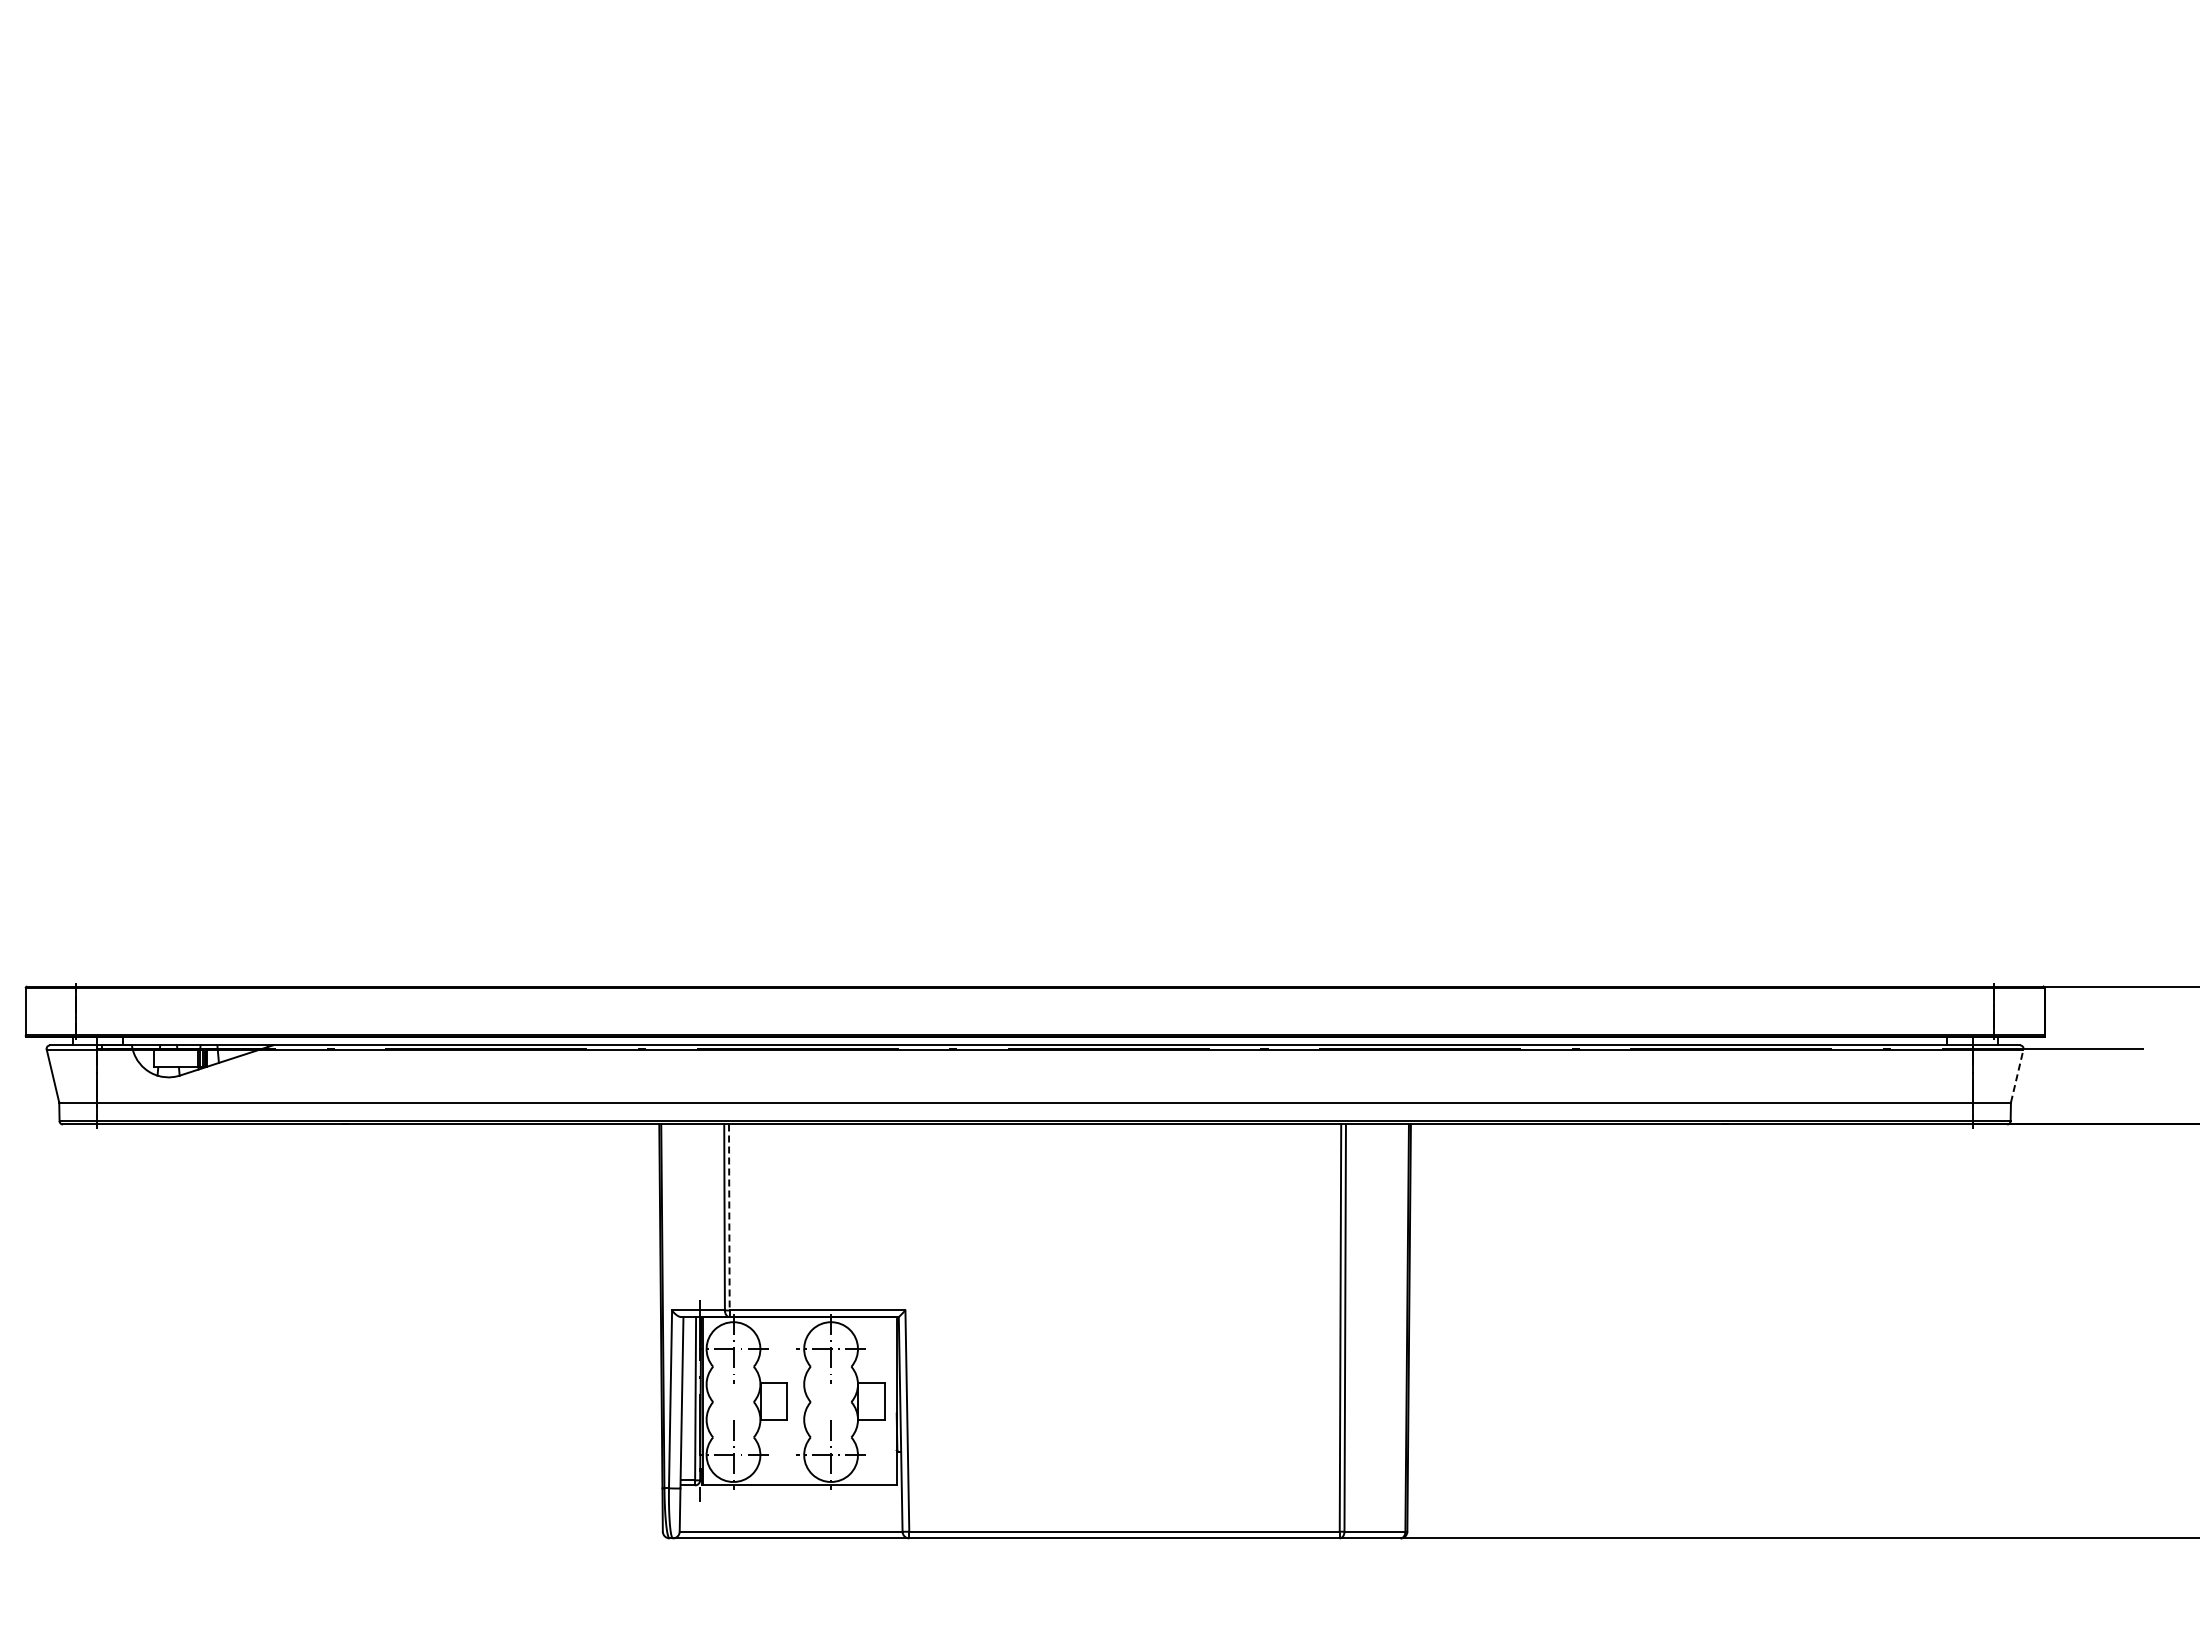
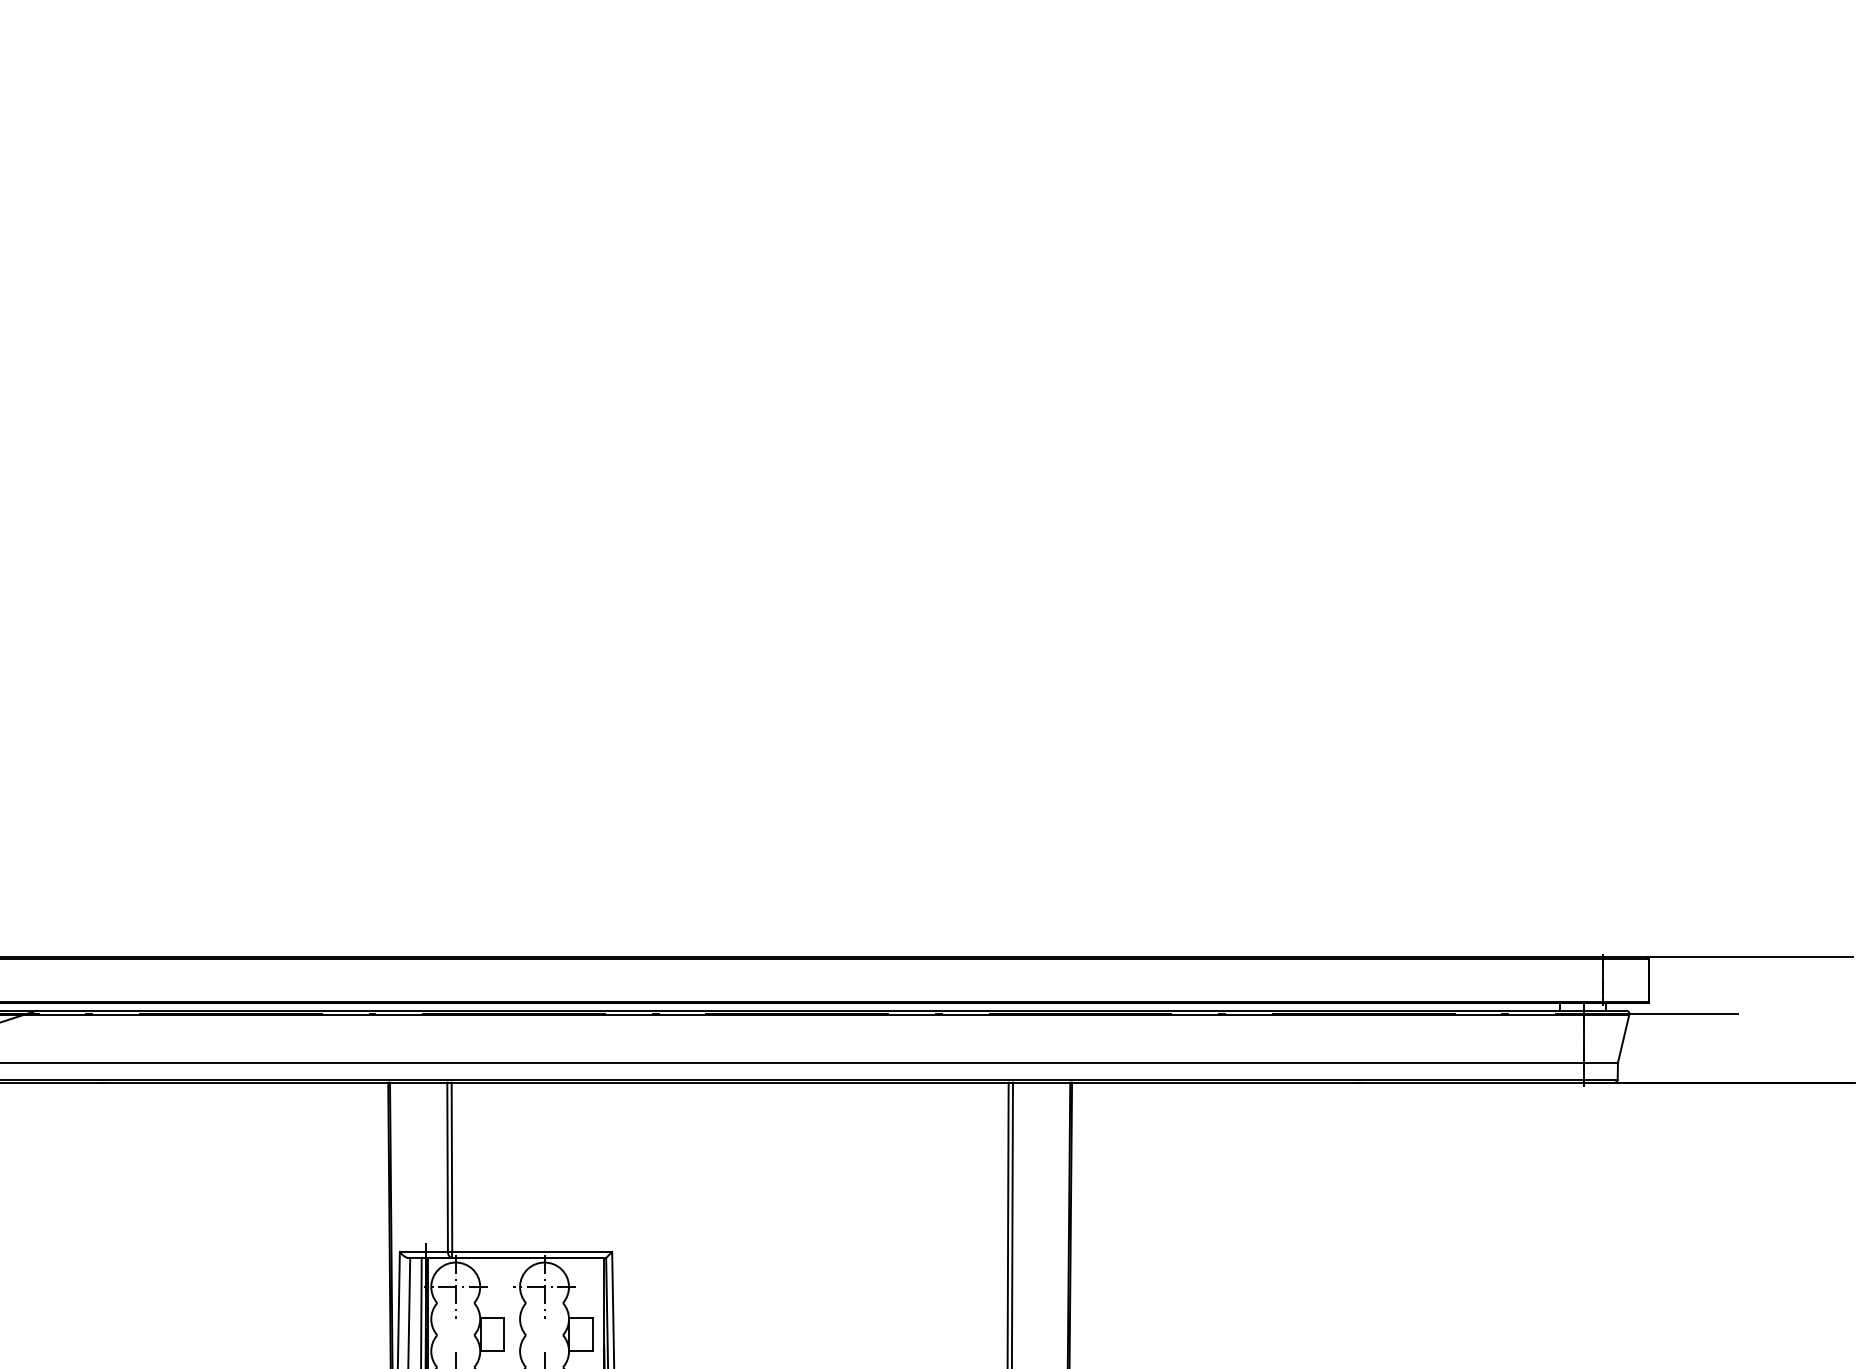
line: (2017, 1075) -> (1623, 1038), dashed -> solid
line: (729, 1217) -> (452, 1167), dashed -> solid

